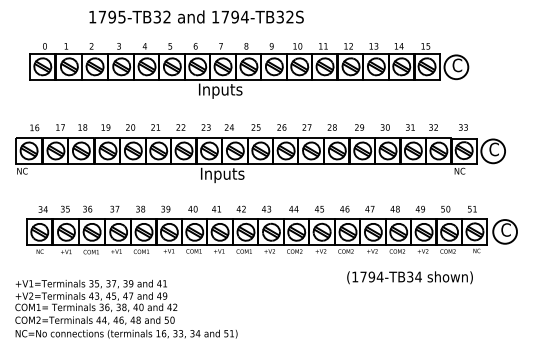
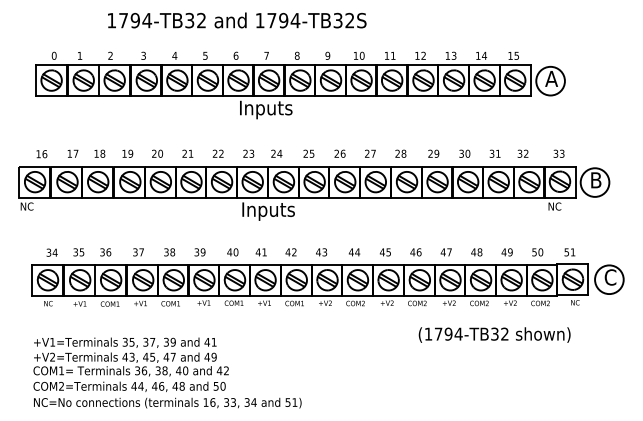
text: (122, 17) -> (147, 20), 1795-TB32 -> 1794-TB32
text: (457, 65) -> (551, 78), C -> A
text: (493, 149) -> (595, 180), C -> B
text: (418, 276) -> (504, 333), (1794-TB34 -> (1794-TB32
text: (126, 308) -> (167, 372), moved

